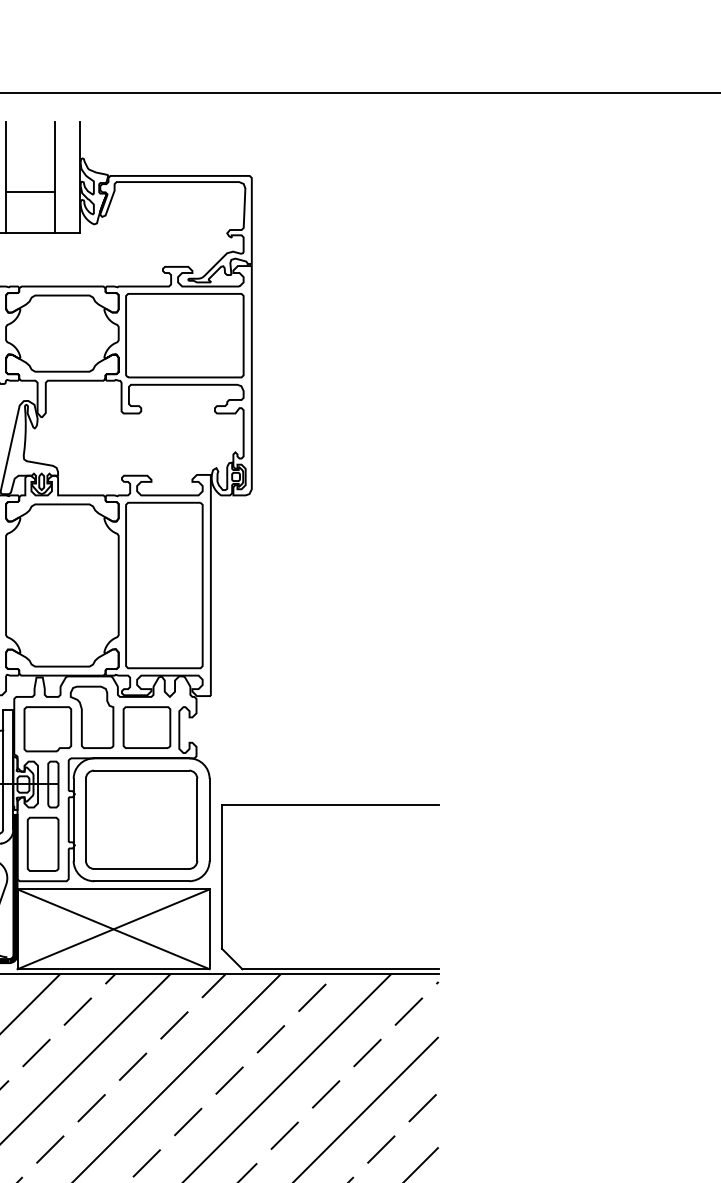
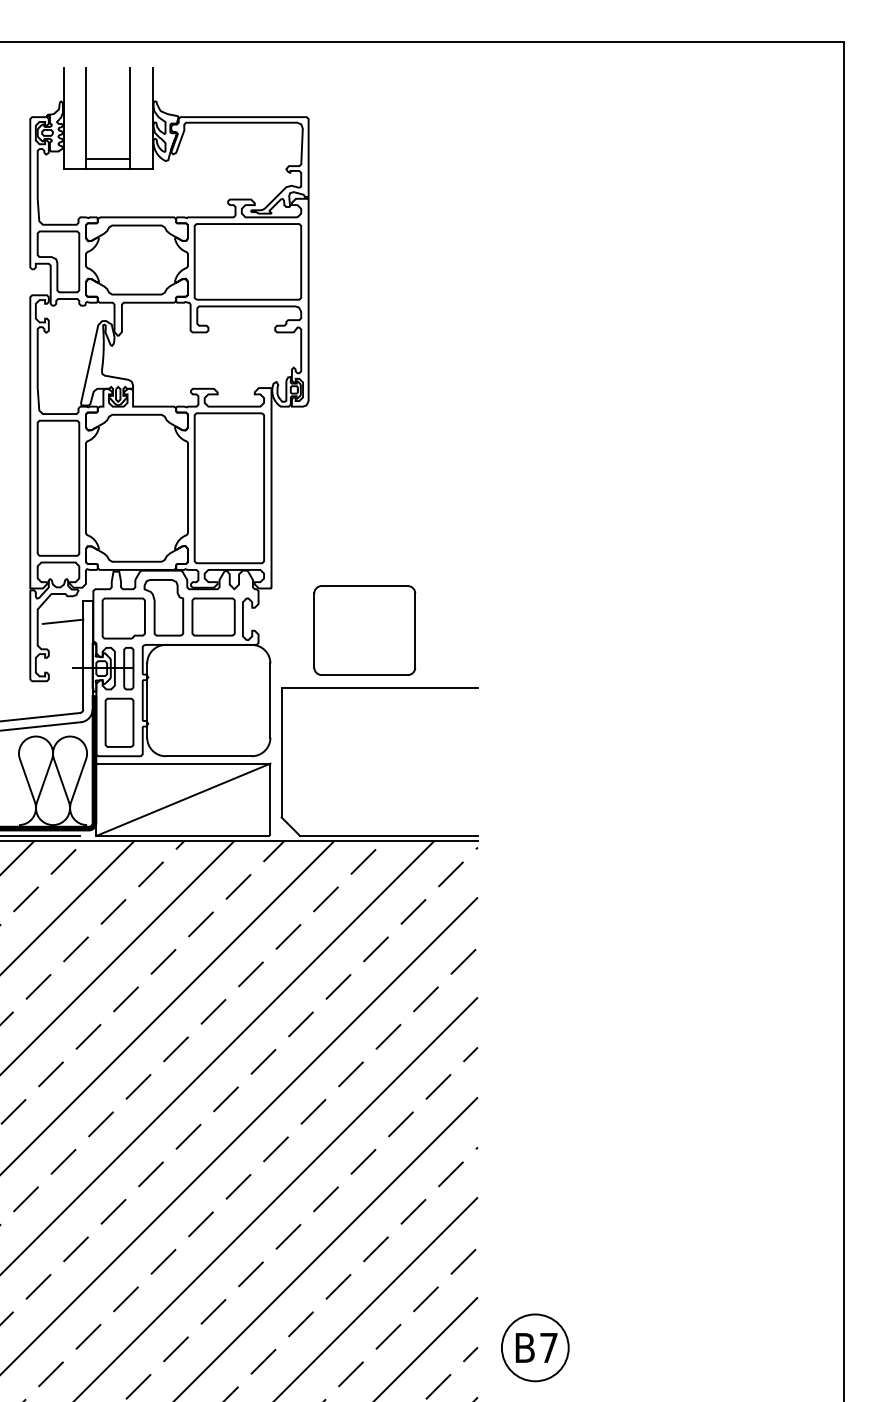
line: (29, 192) -> (107, 159), moved
part: (141, 819) -> (364, 630), moved
line: (113, 928) -> (183, 799), removed

